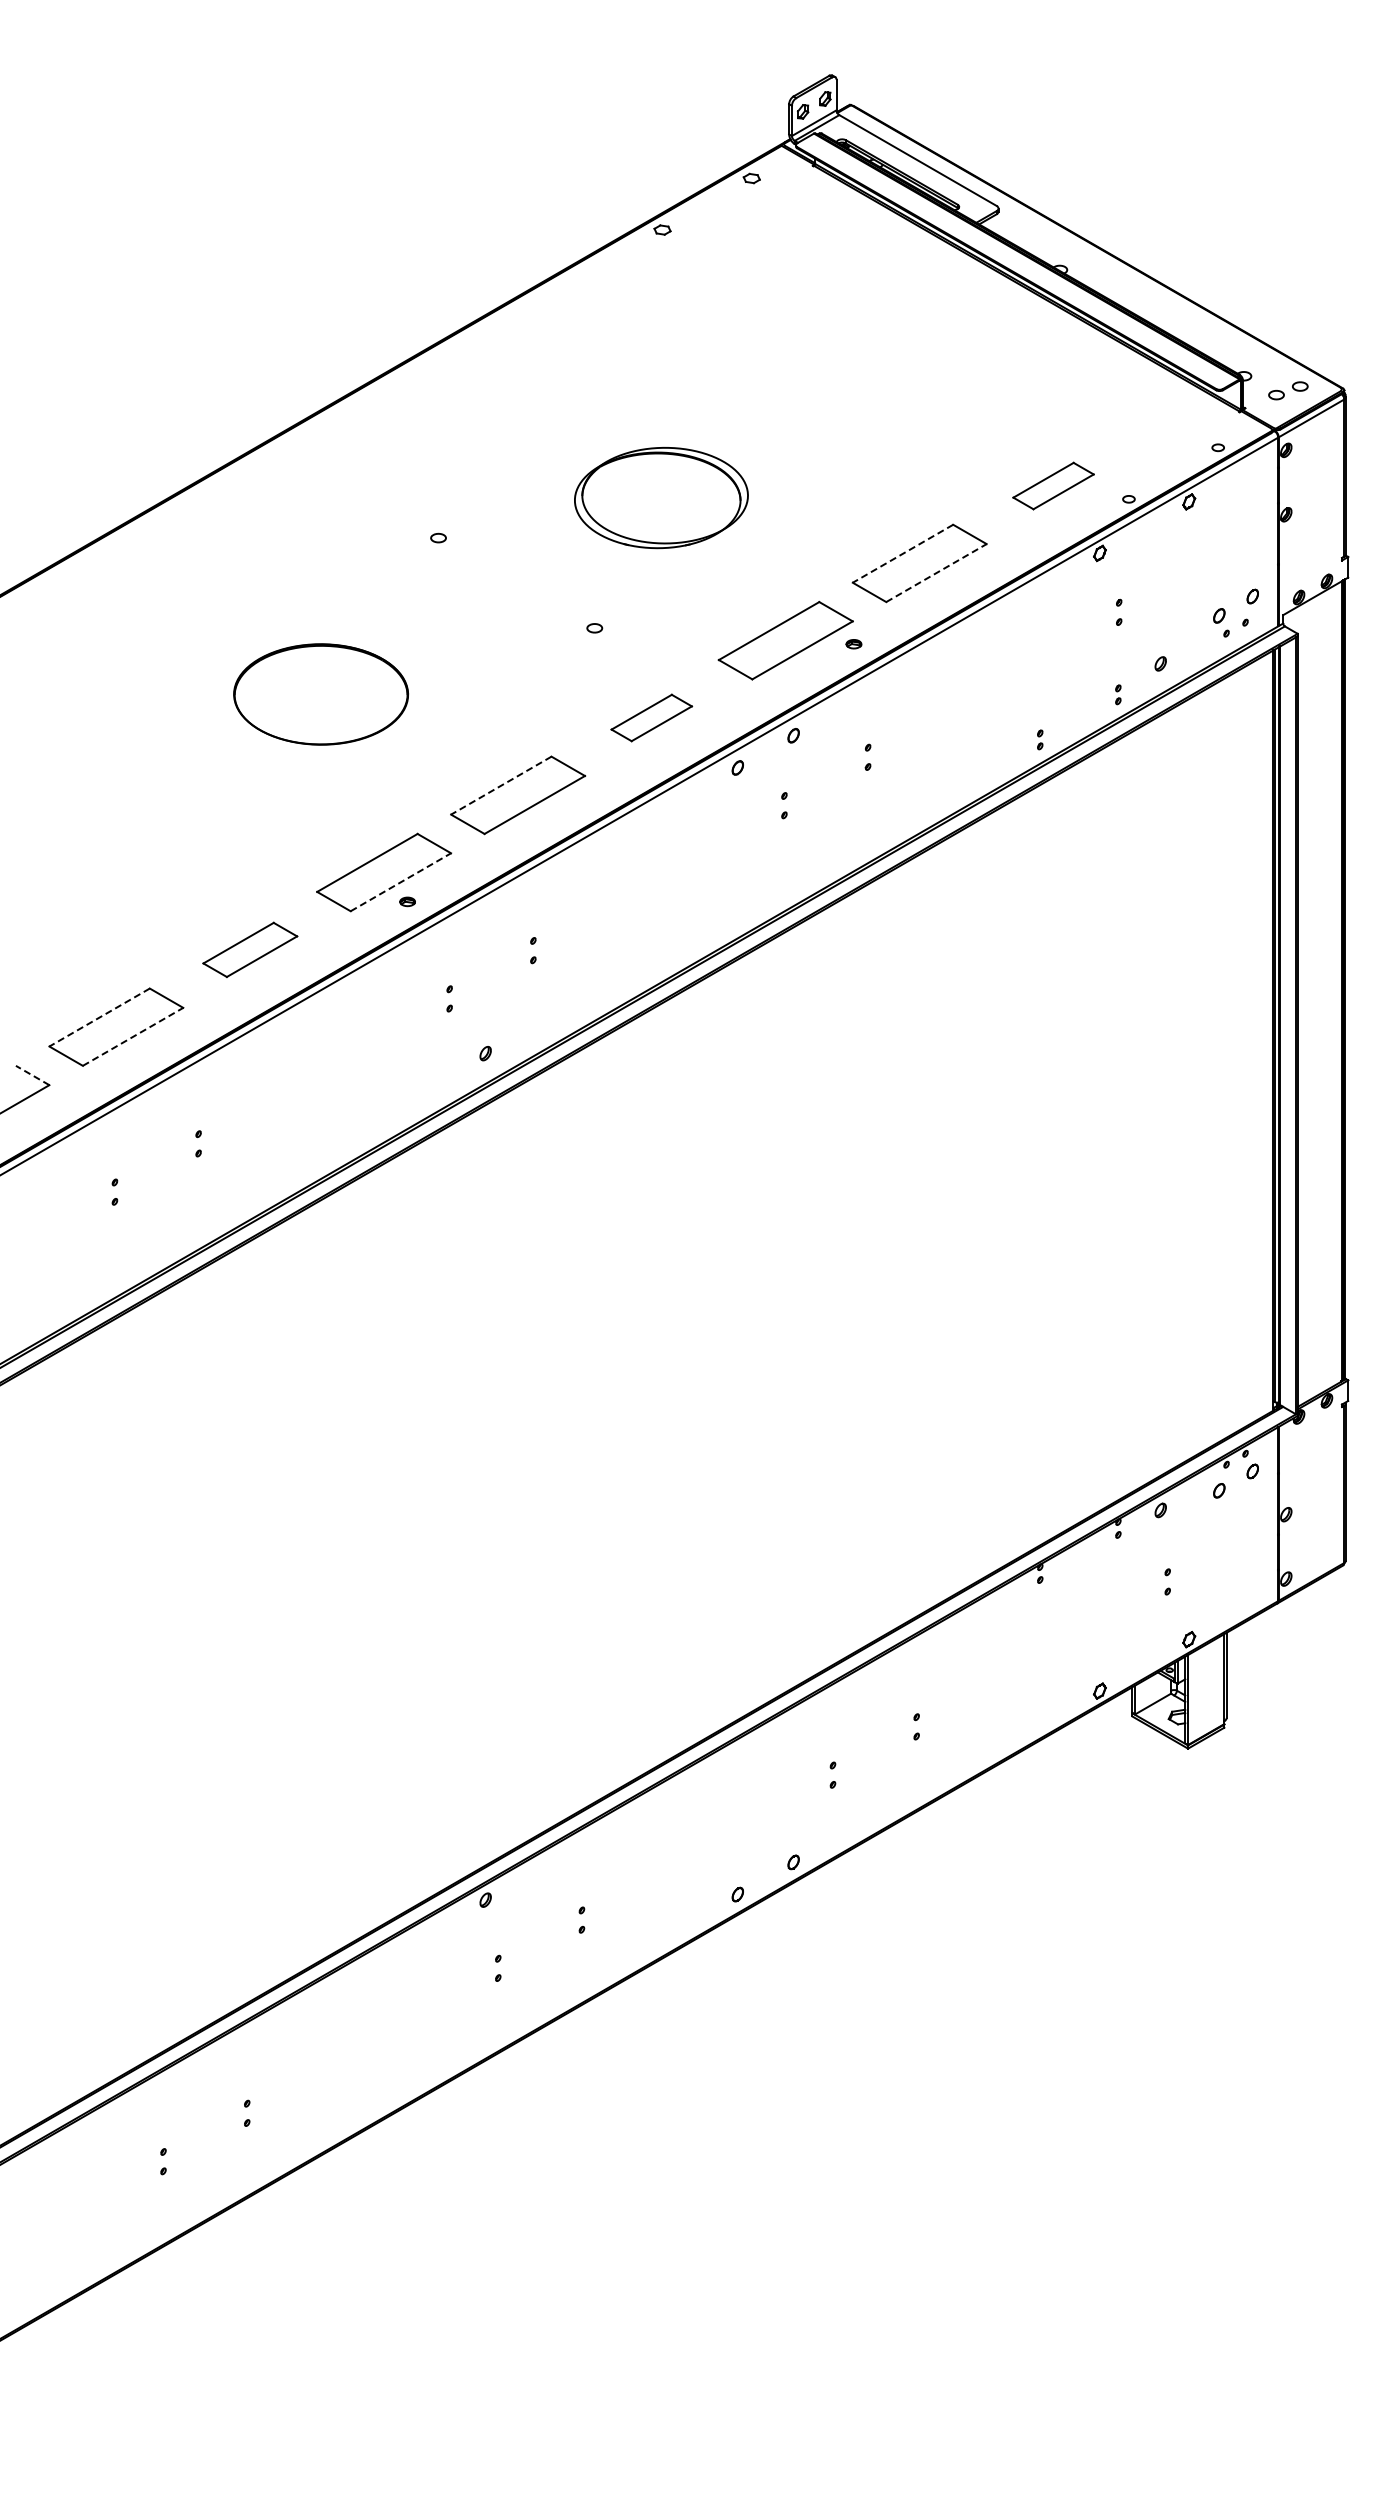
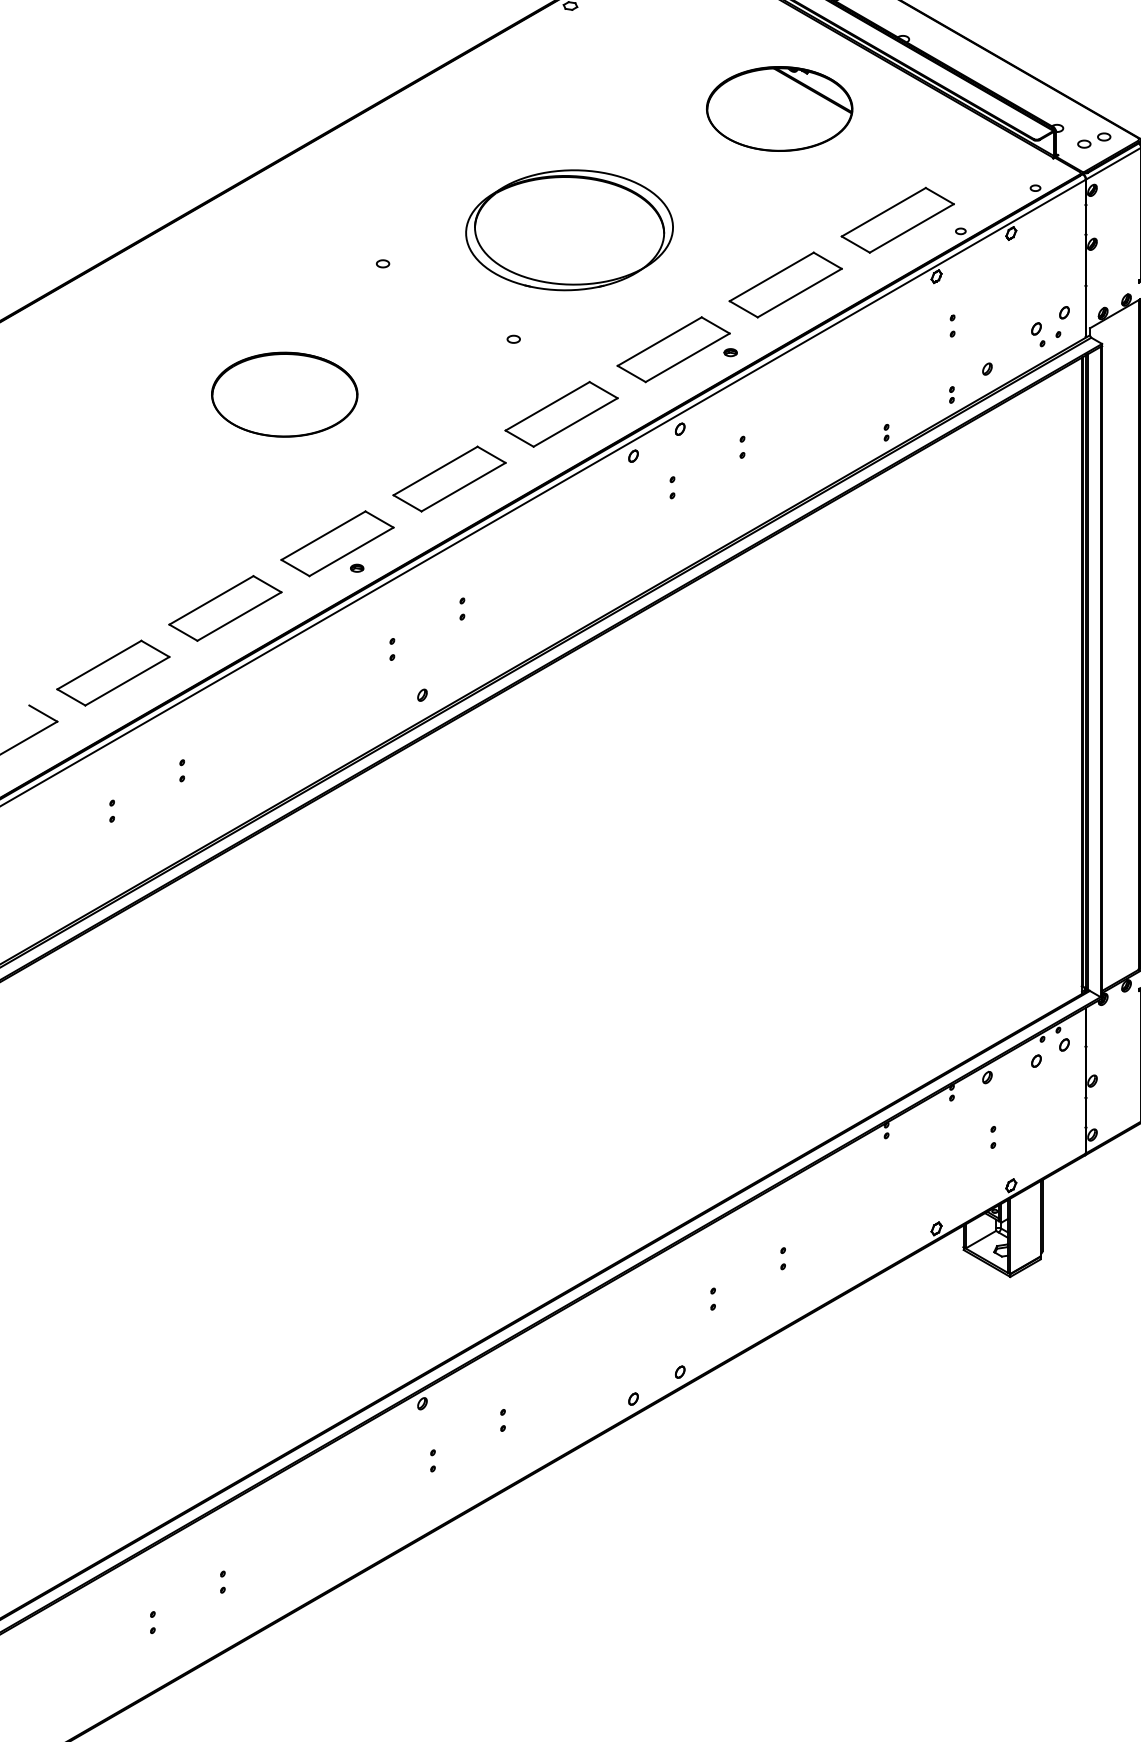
part: (912, 353) -> (779, 109), added
part: (1053, 485) -> (897, 219), size x1.67
part: (661, 497) -> (569, 229), size x1.43
line: (903, 553) -> (772, 276), dashed -> solid
line: (936, 573) -> (799, 293), dashed -> solid
part: (651, 717) -> (561, 413), size x1.67
line: (501, 785) -> (435, 470), dashed -> solid
line: (400, 882) -> (351, 552), dashed -> solid
part: (250, 949) -> (225, 608), size x1.43
line: (99, 1017) -> (99, 665), dashed -> solid
line: (133, 1036) -> (127, 680), dashed -> solid
line: (32, 1075) -> (43, 713), dashed -> solid

